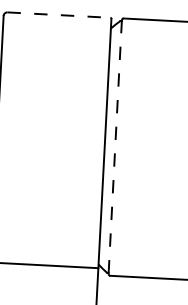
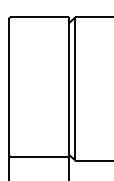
line: (58, 15) -> (39, 17), dashed -> solid
line: (114, 146) -> (74, 88), dashed -> solid

